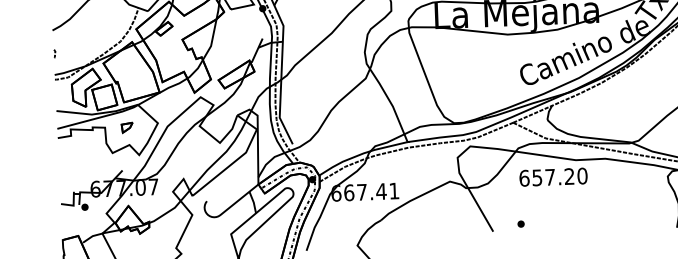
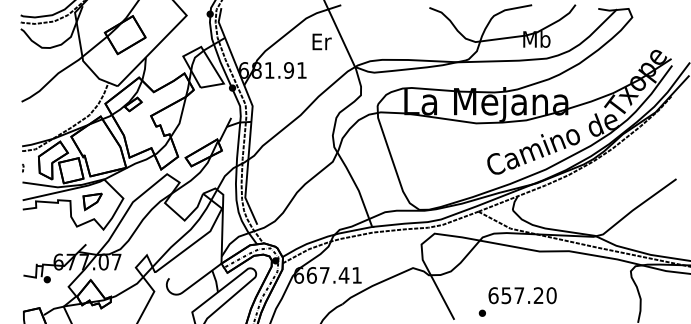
line: (55, 53) -> (23, 167), moved
part: (127, 127) -> (92, 201), size x1.67
text: (553, 177) -> (522, 295), moved

